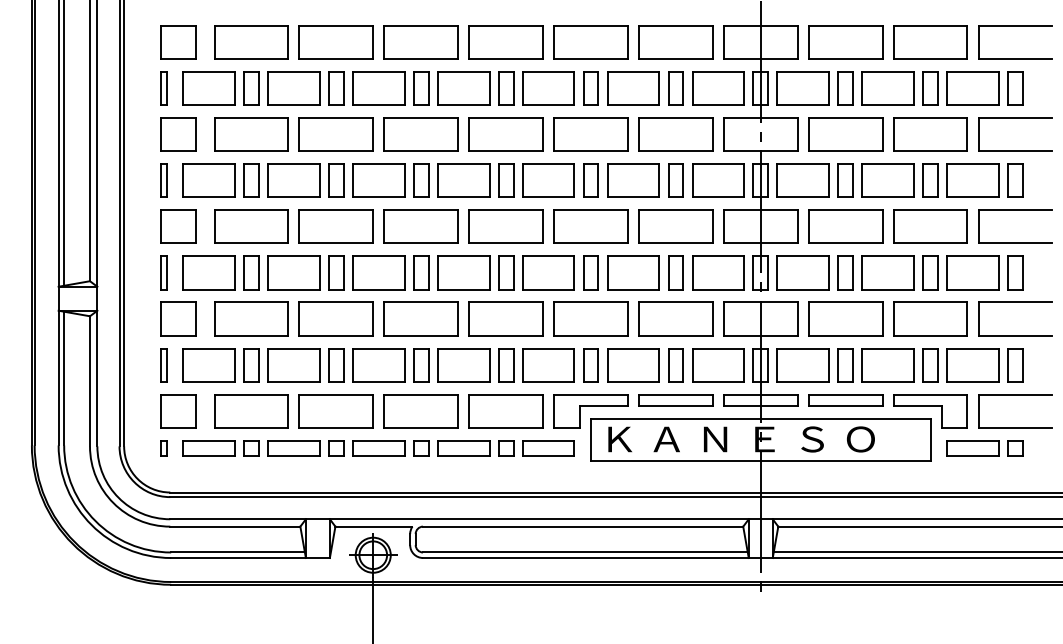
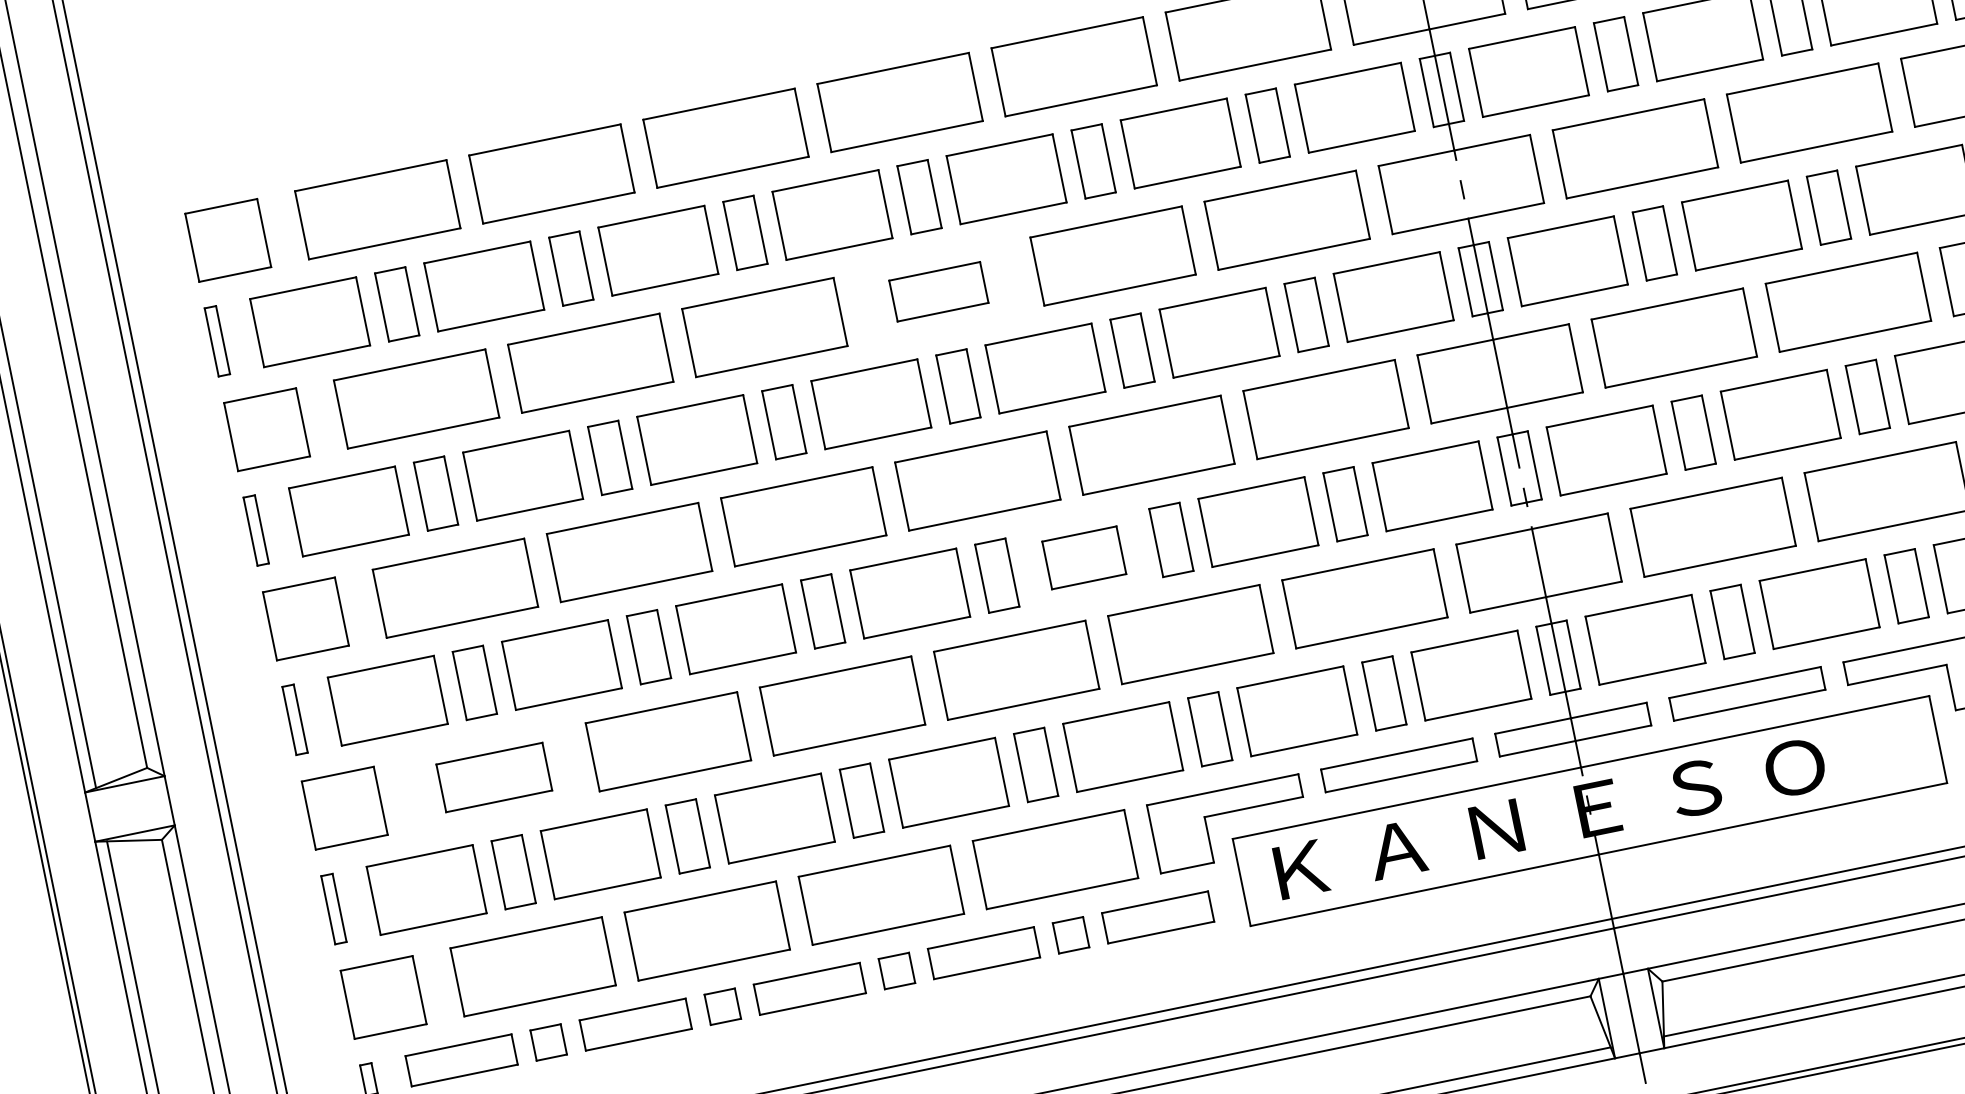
part: (505, 134) -> (937, 292), size x0.6
part: (548, 272) -> (1084, 556), size x0.7
part: (251, 318) -> (494, 776), size x0.7

